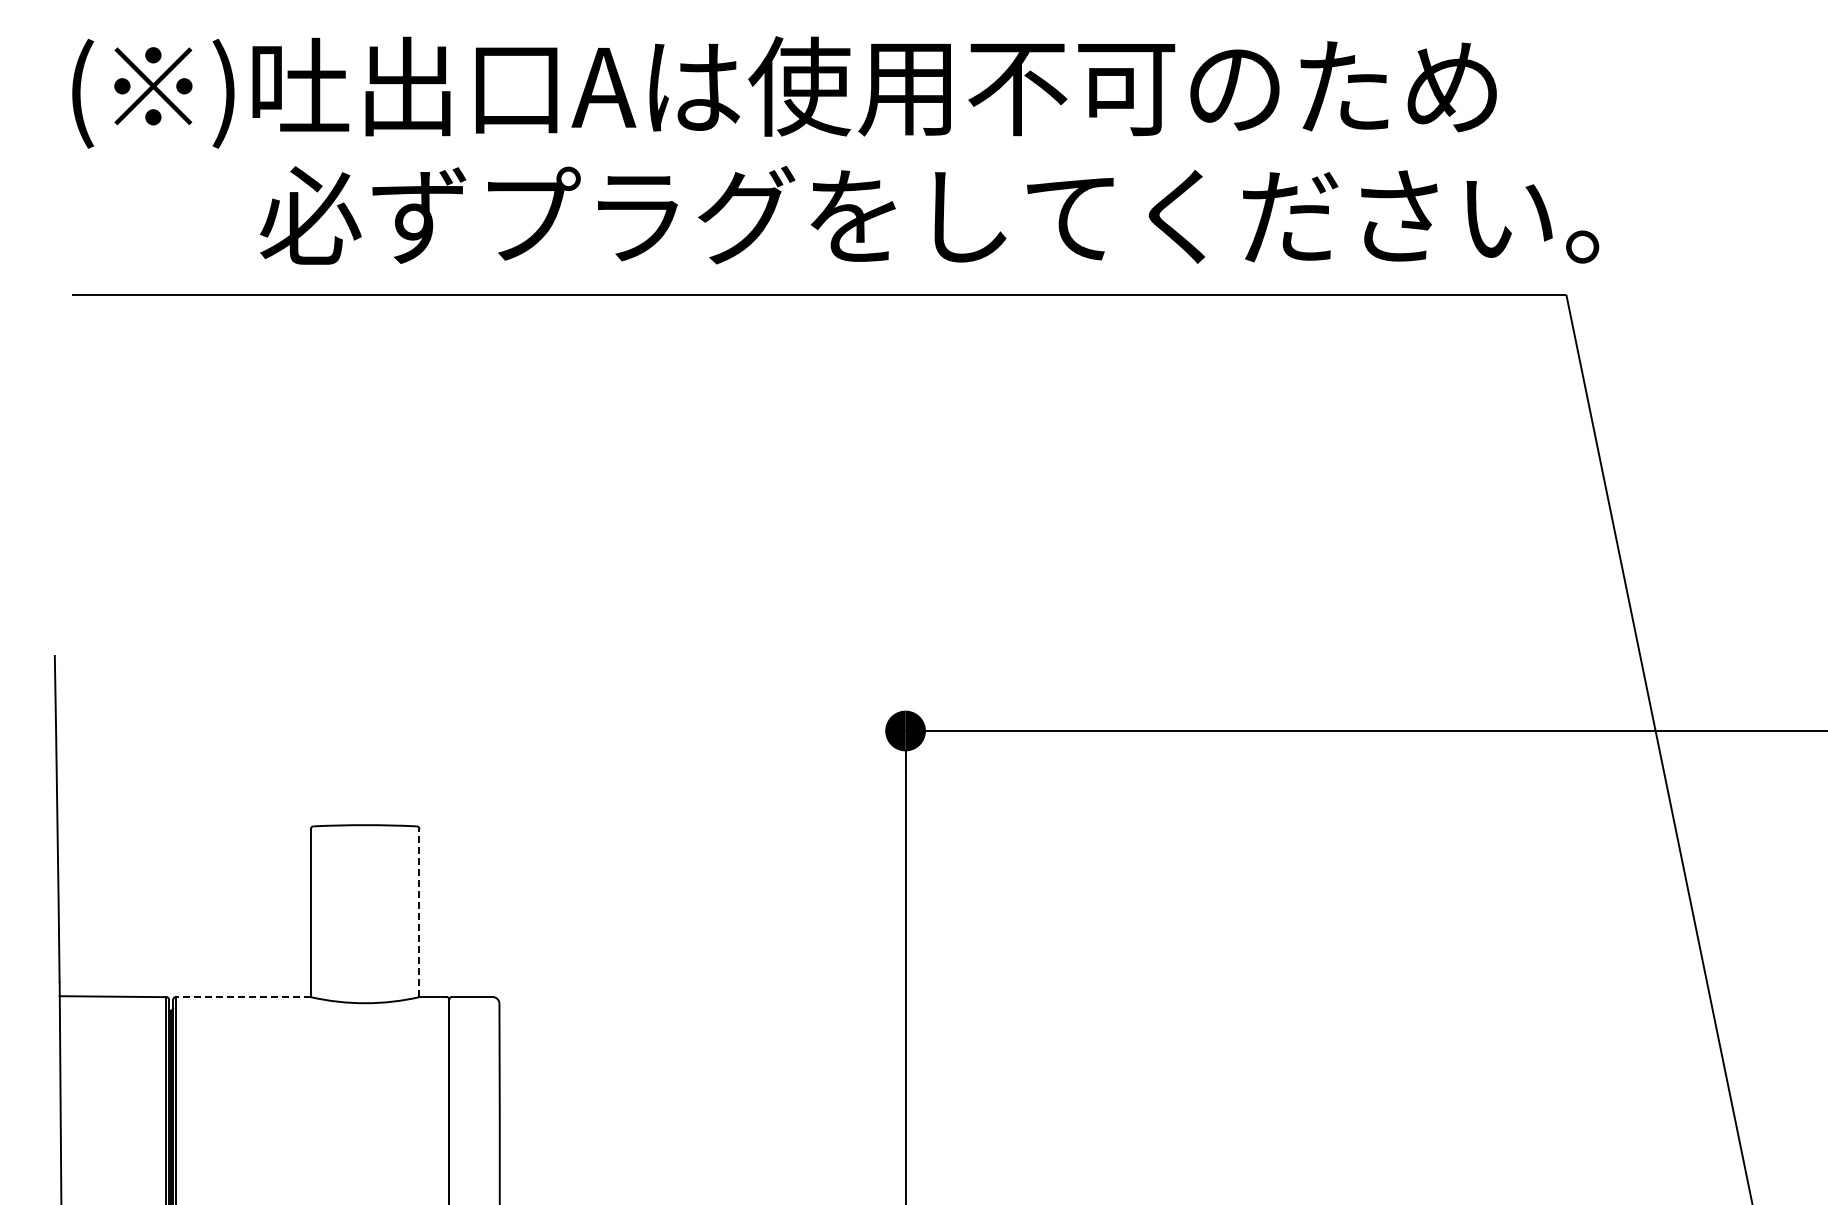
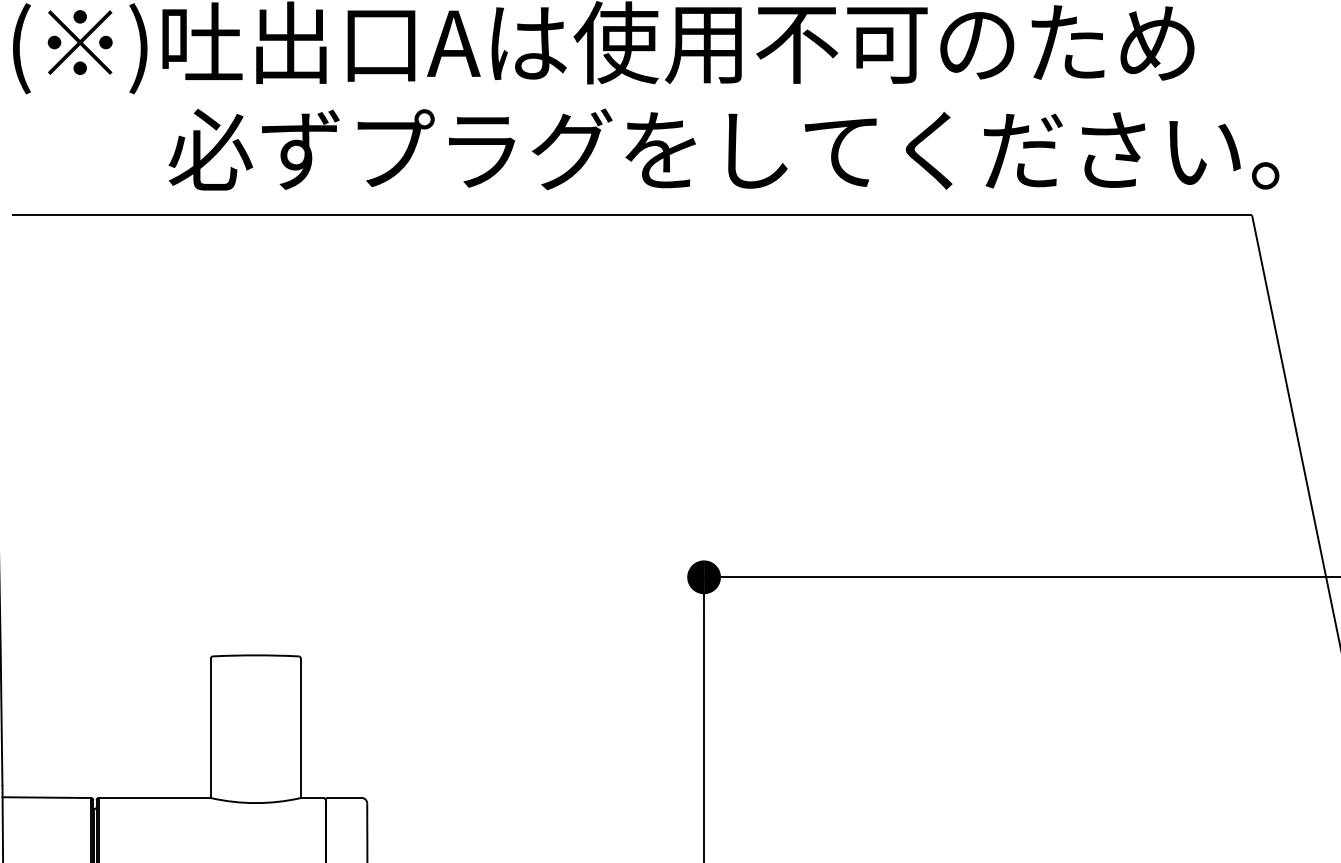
line: (419, 913) -> (300, 728), dashed -> solid
line: (243, 997) -> (154, 798), dashed -> solid

